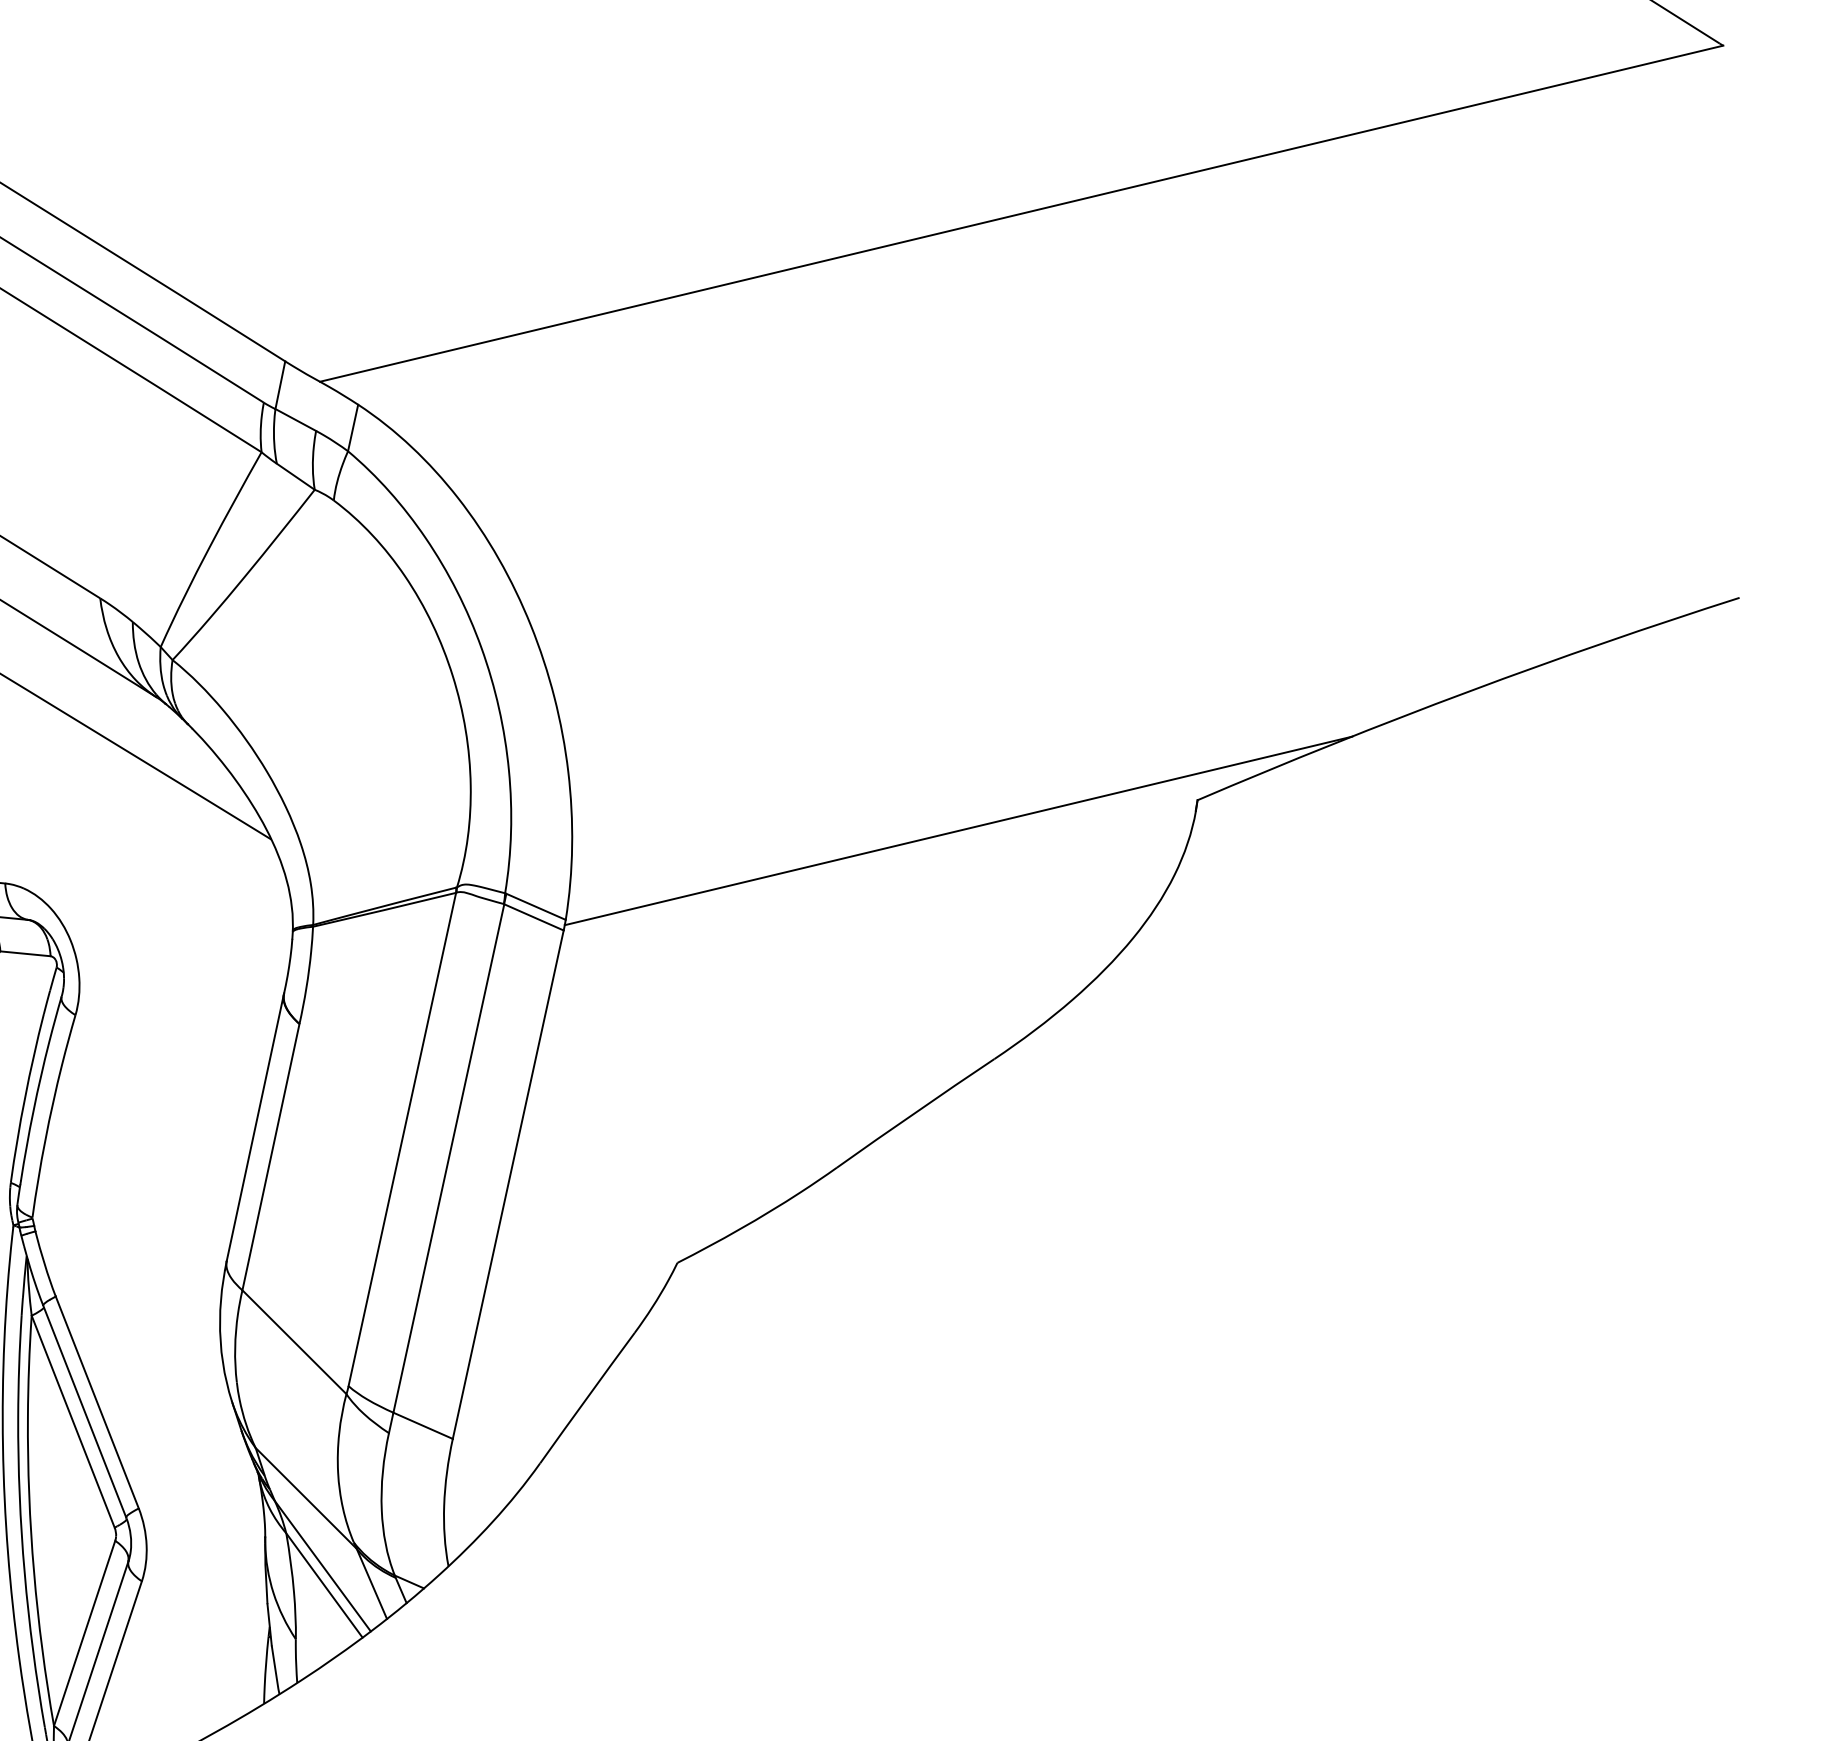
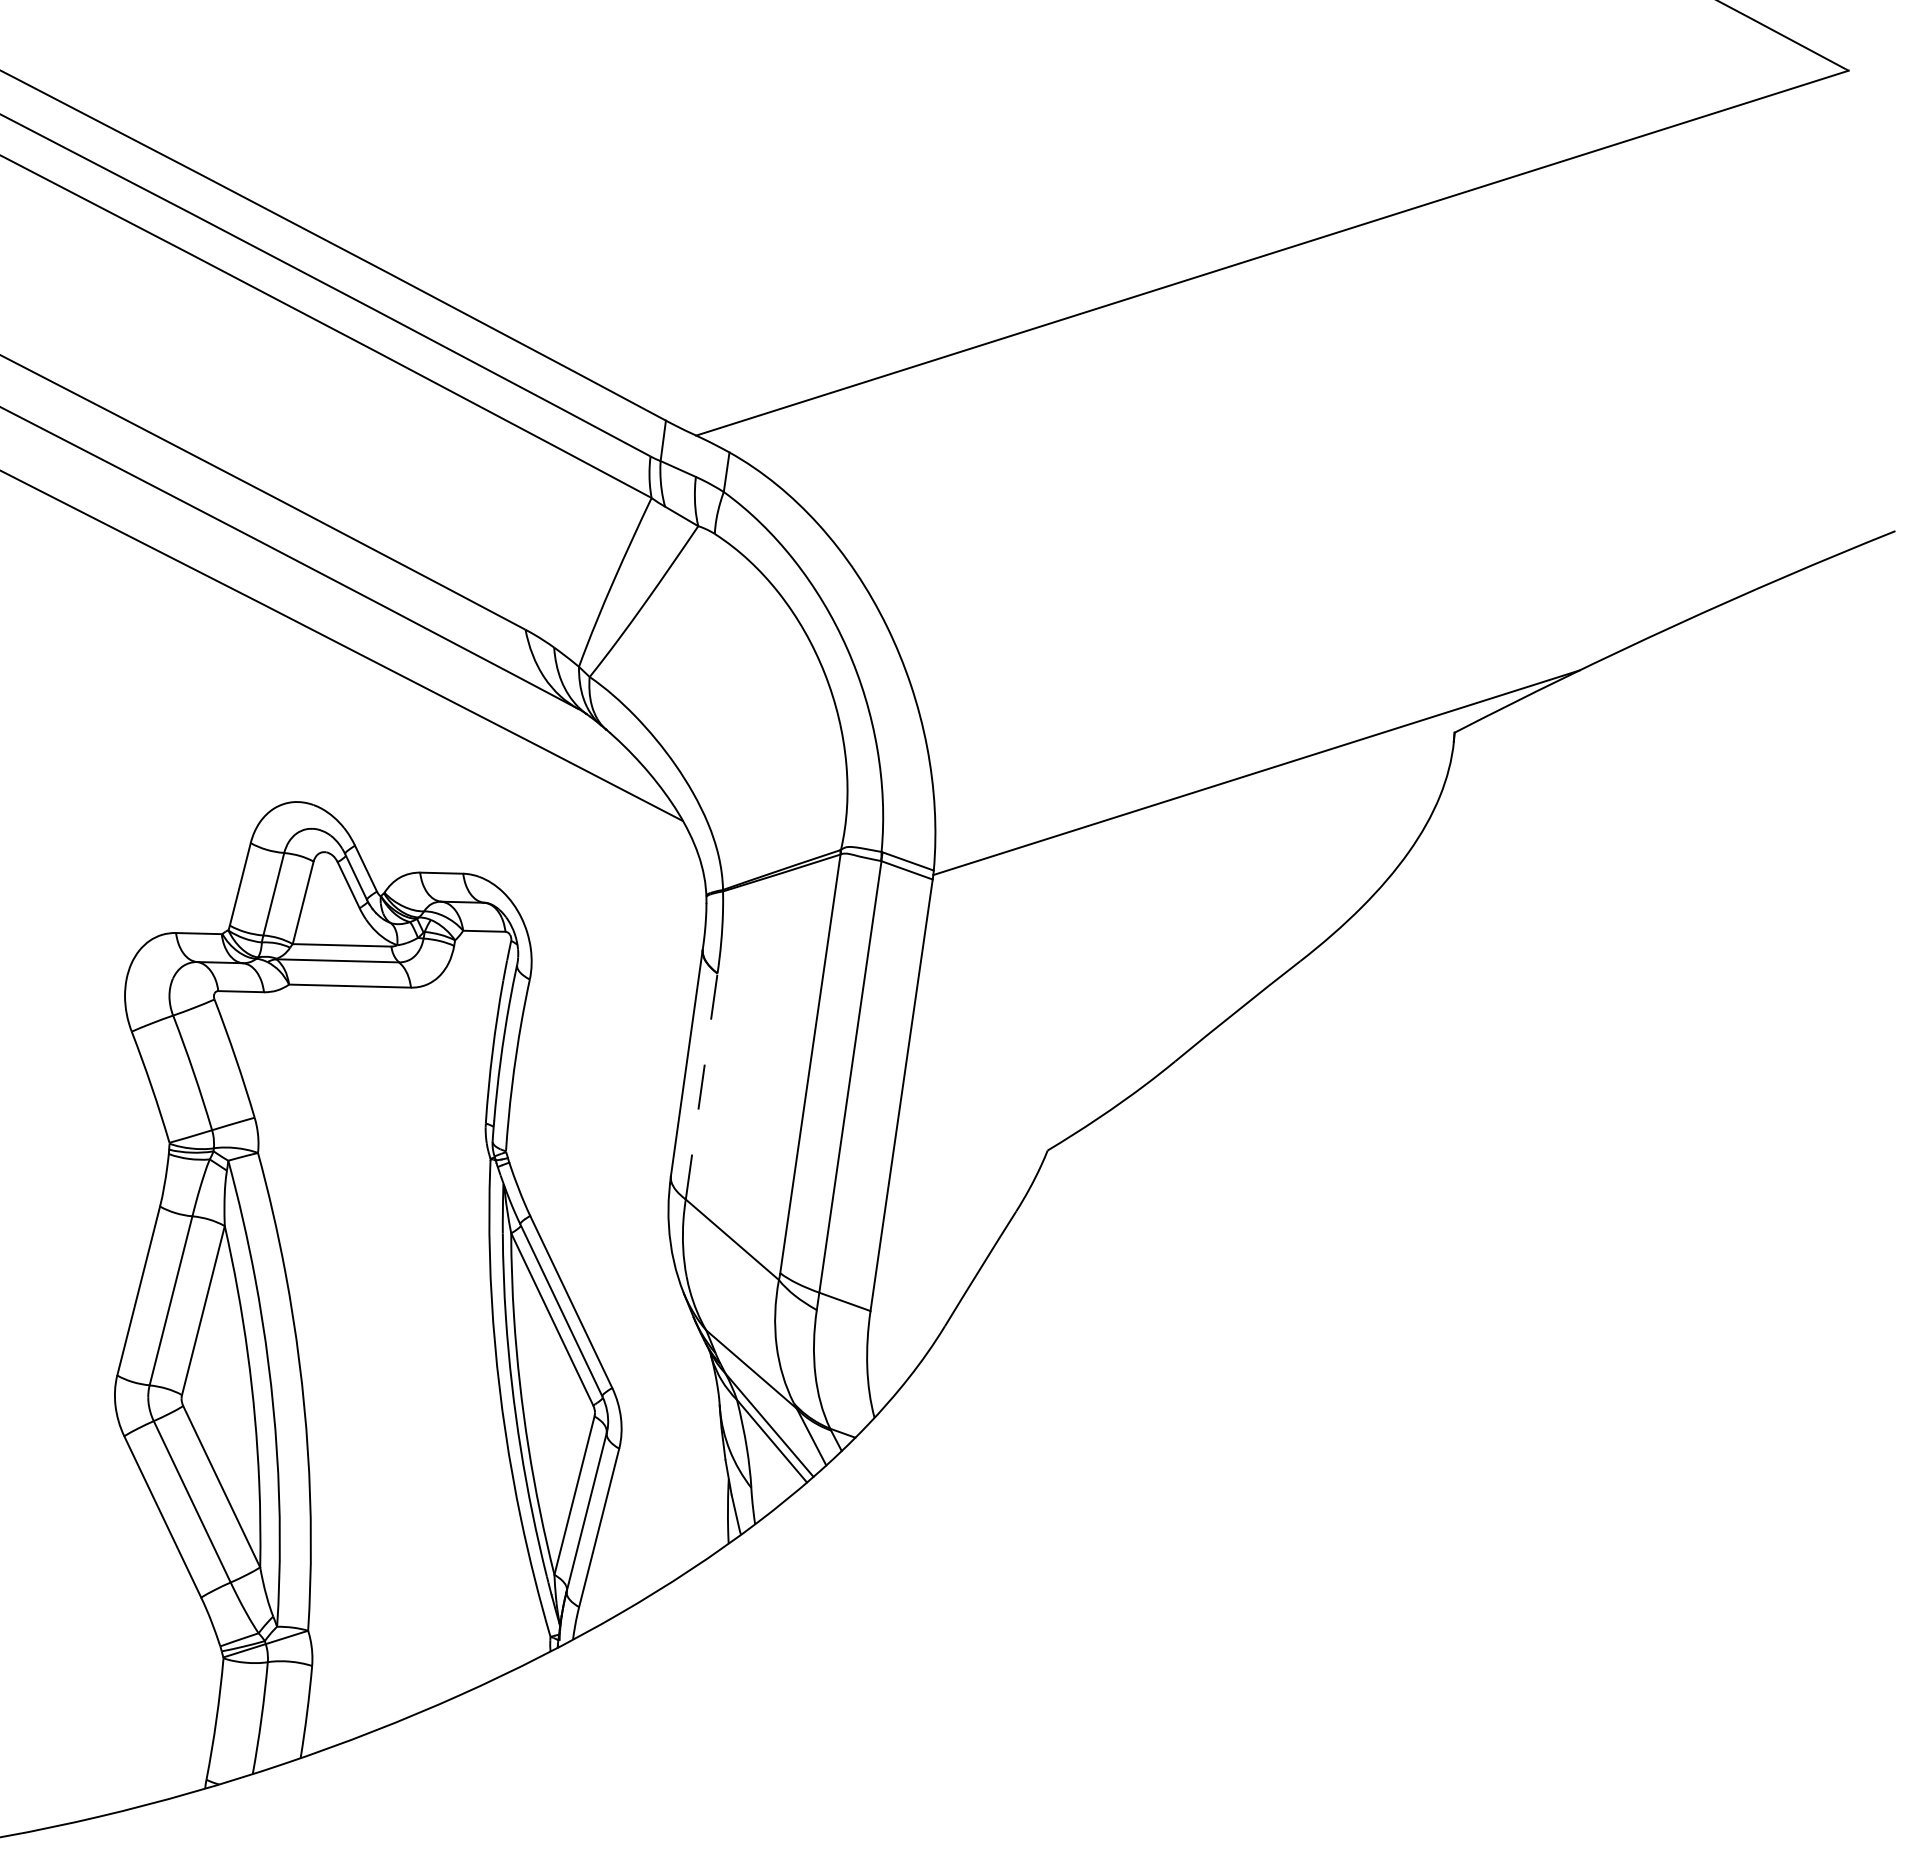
line: (270, 1157) -> (701, 1086), solid -> dashed

